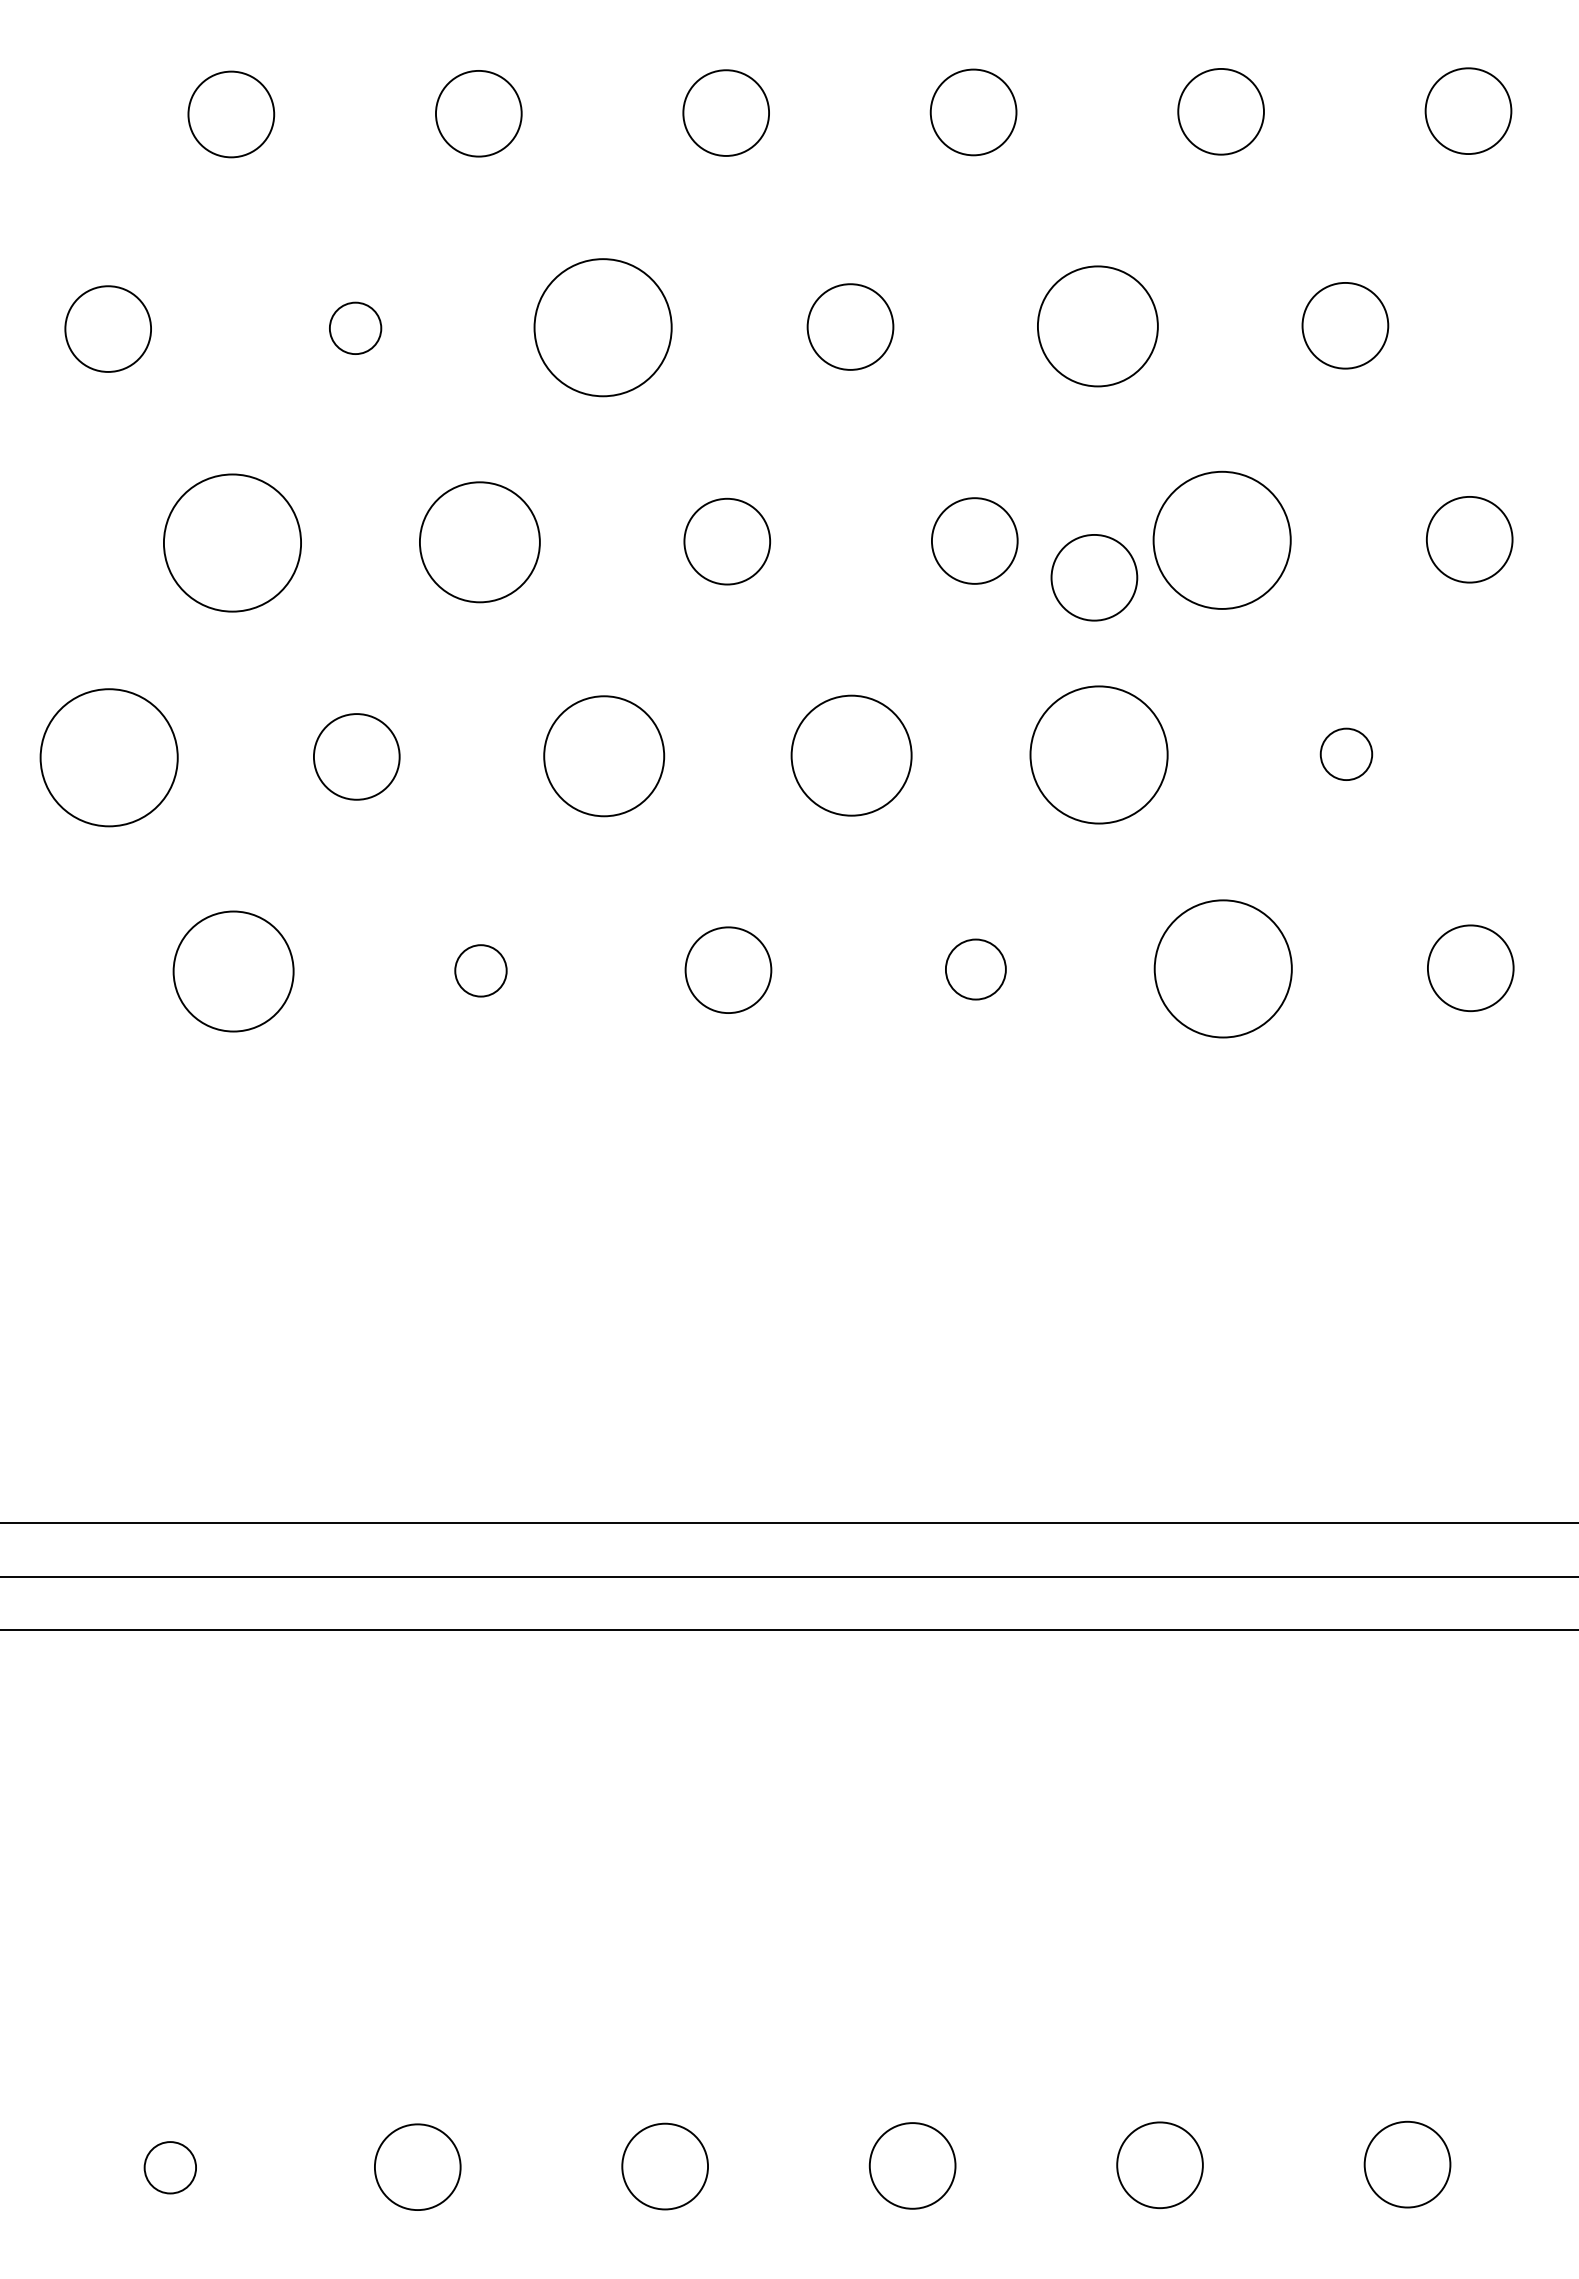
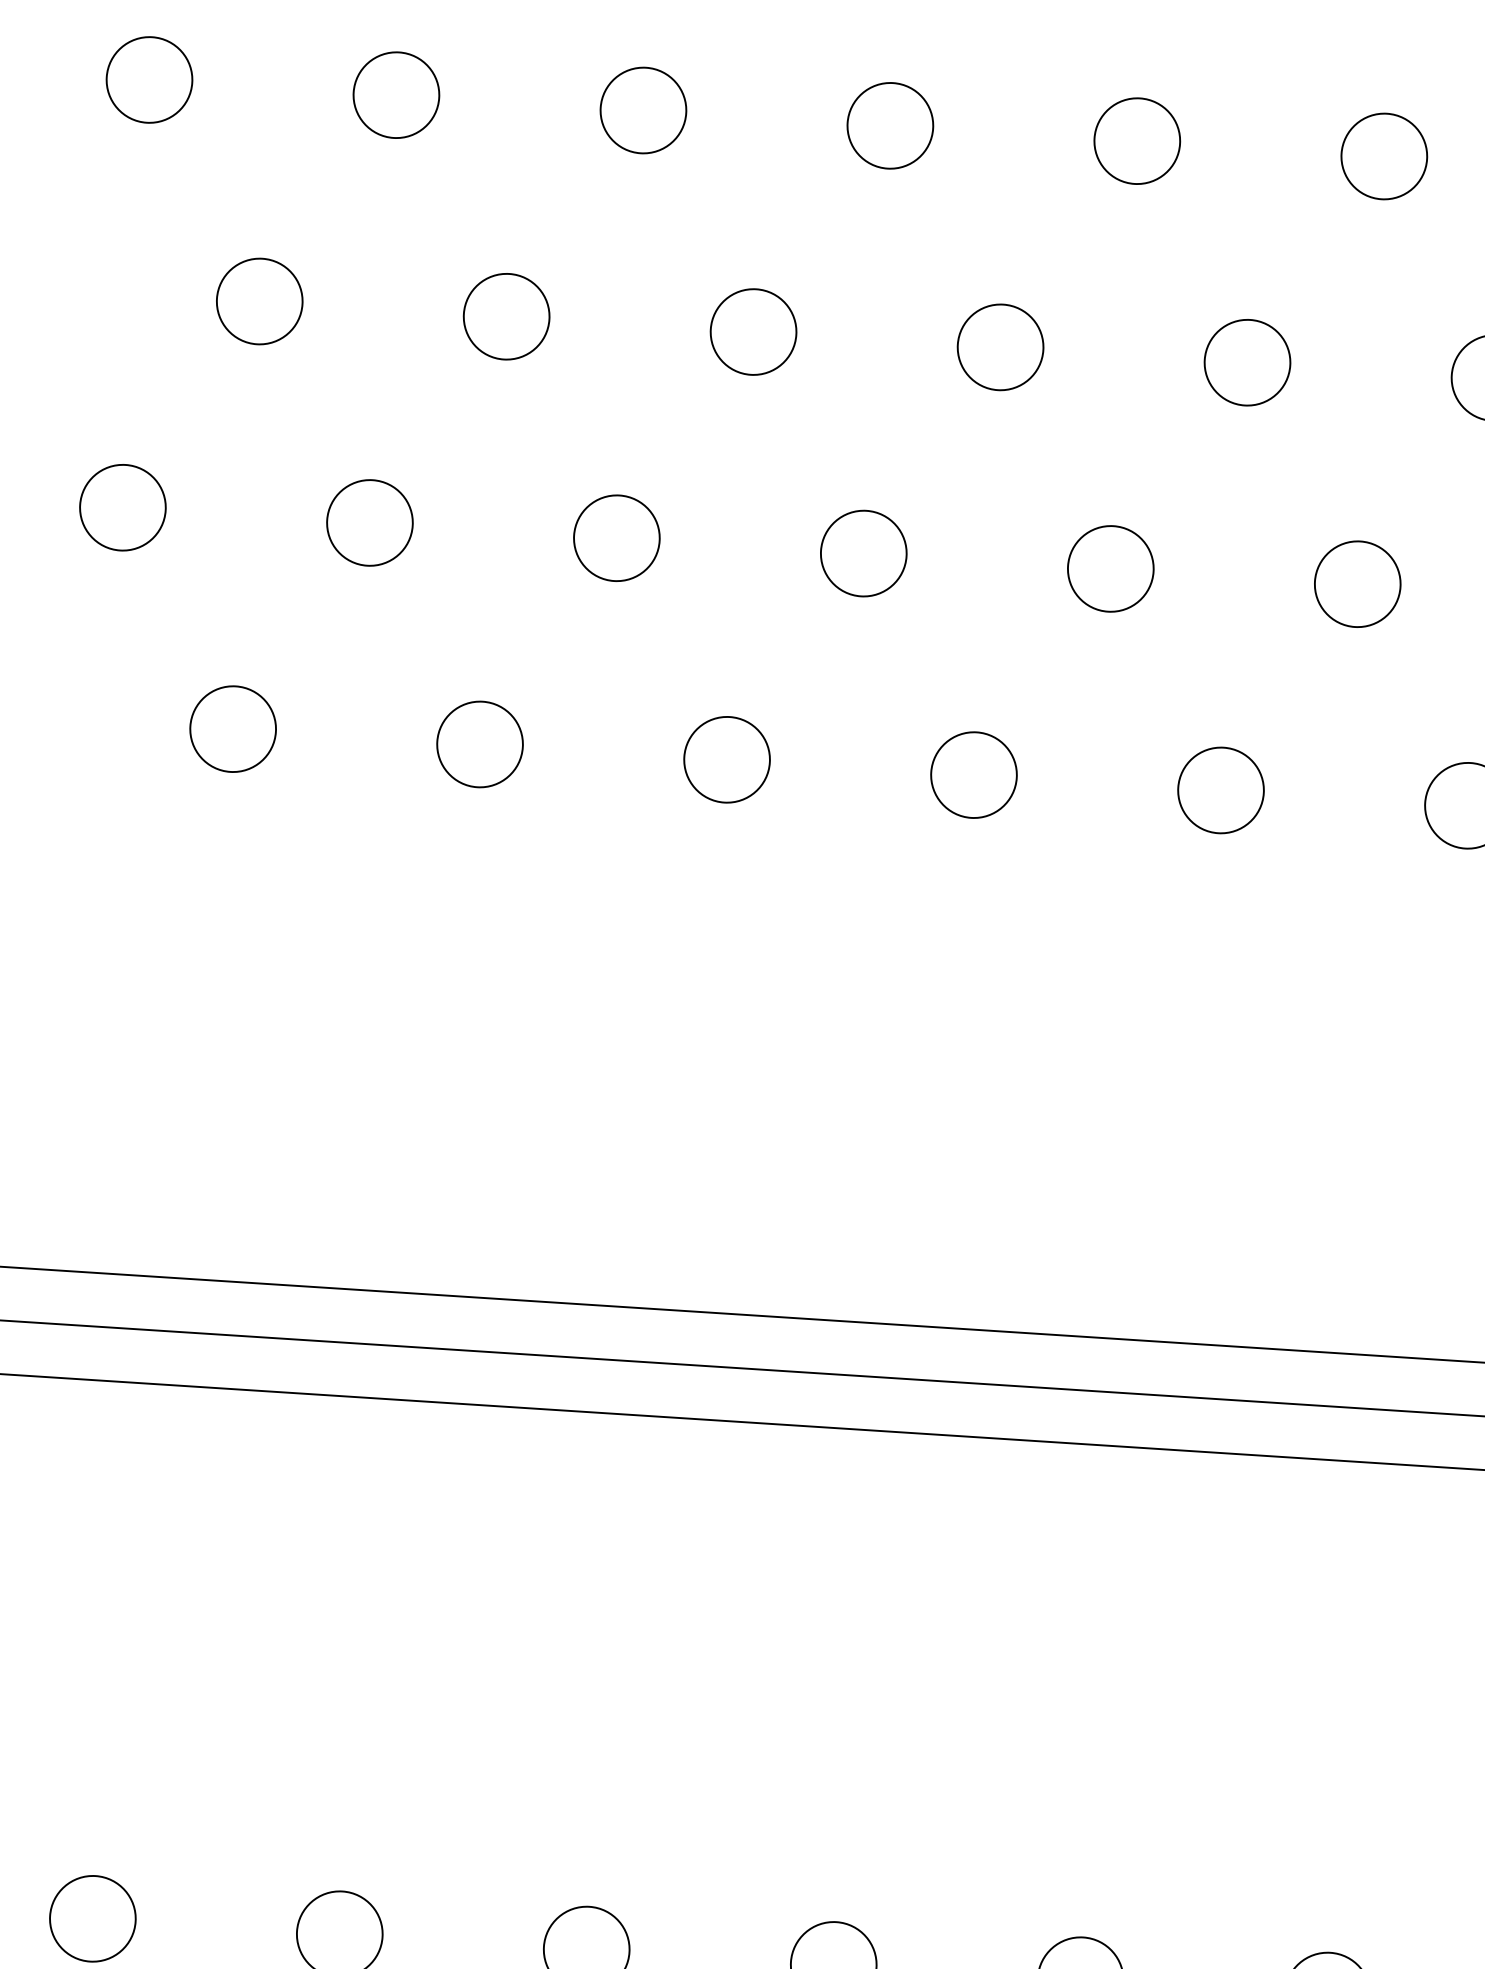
circle: (1097, 326) -> (1136, 141), size x0.71
circle: (602, 327) -> (642, 110), size x0.62
circle: (355, 328) -> (396, 95), size x1.67
circle: (1222, 540) -> (1247, 362), size x0.62
circle: (232, 542) -> (259, 300), size x0.62
circle: (479, 542) -> (506, 316), size x0.71
circle: (1094, 577) -> (1117, 391), removed
circle: (1098, 754) -> (1110, 568), size x0.62
circle: (1346, 754) -> (1357, 584), size x1.67
circle: (851, 755) -> (863, 553), size x0.71
circle: (604, 756) -> (617, 538), size x0.71
circle: (109, 757) -> (123, 507), size x0.62
circle: (1223, 968) -> (1221, 790), size x0.62
circle: (975, 969) -> (973, 775), size x1.43
circle: (480, 970) -> (479, 744), size x1.67
circle: (233, 971) -> (233, 729), size x0.71
circle: (170, 2167) -> (93, 1918), size x1.67

